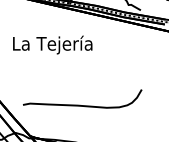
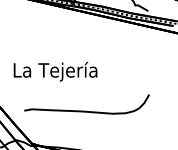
text: (52, 44) -> (55, 71), moved

